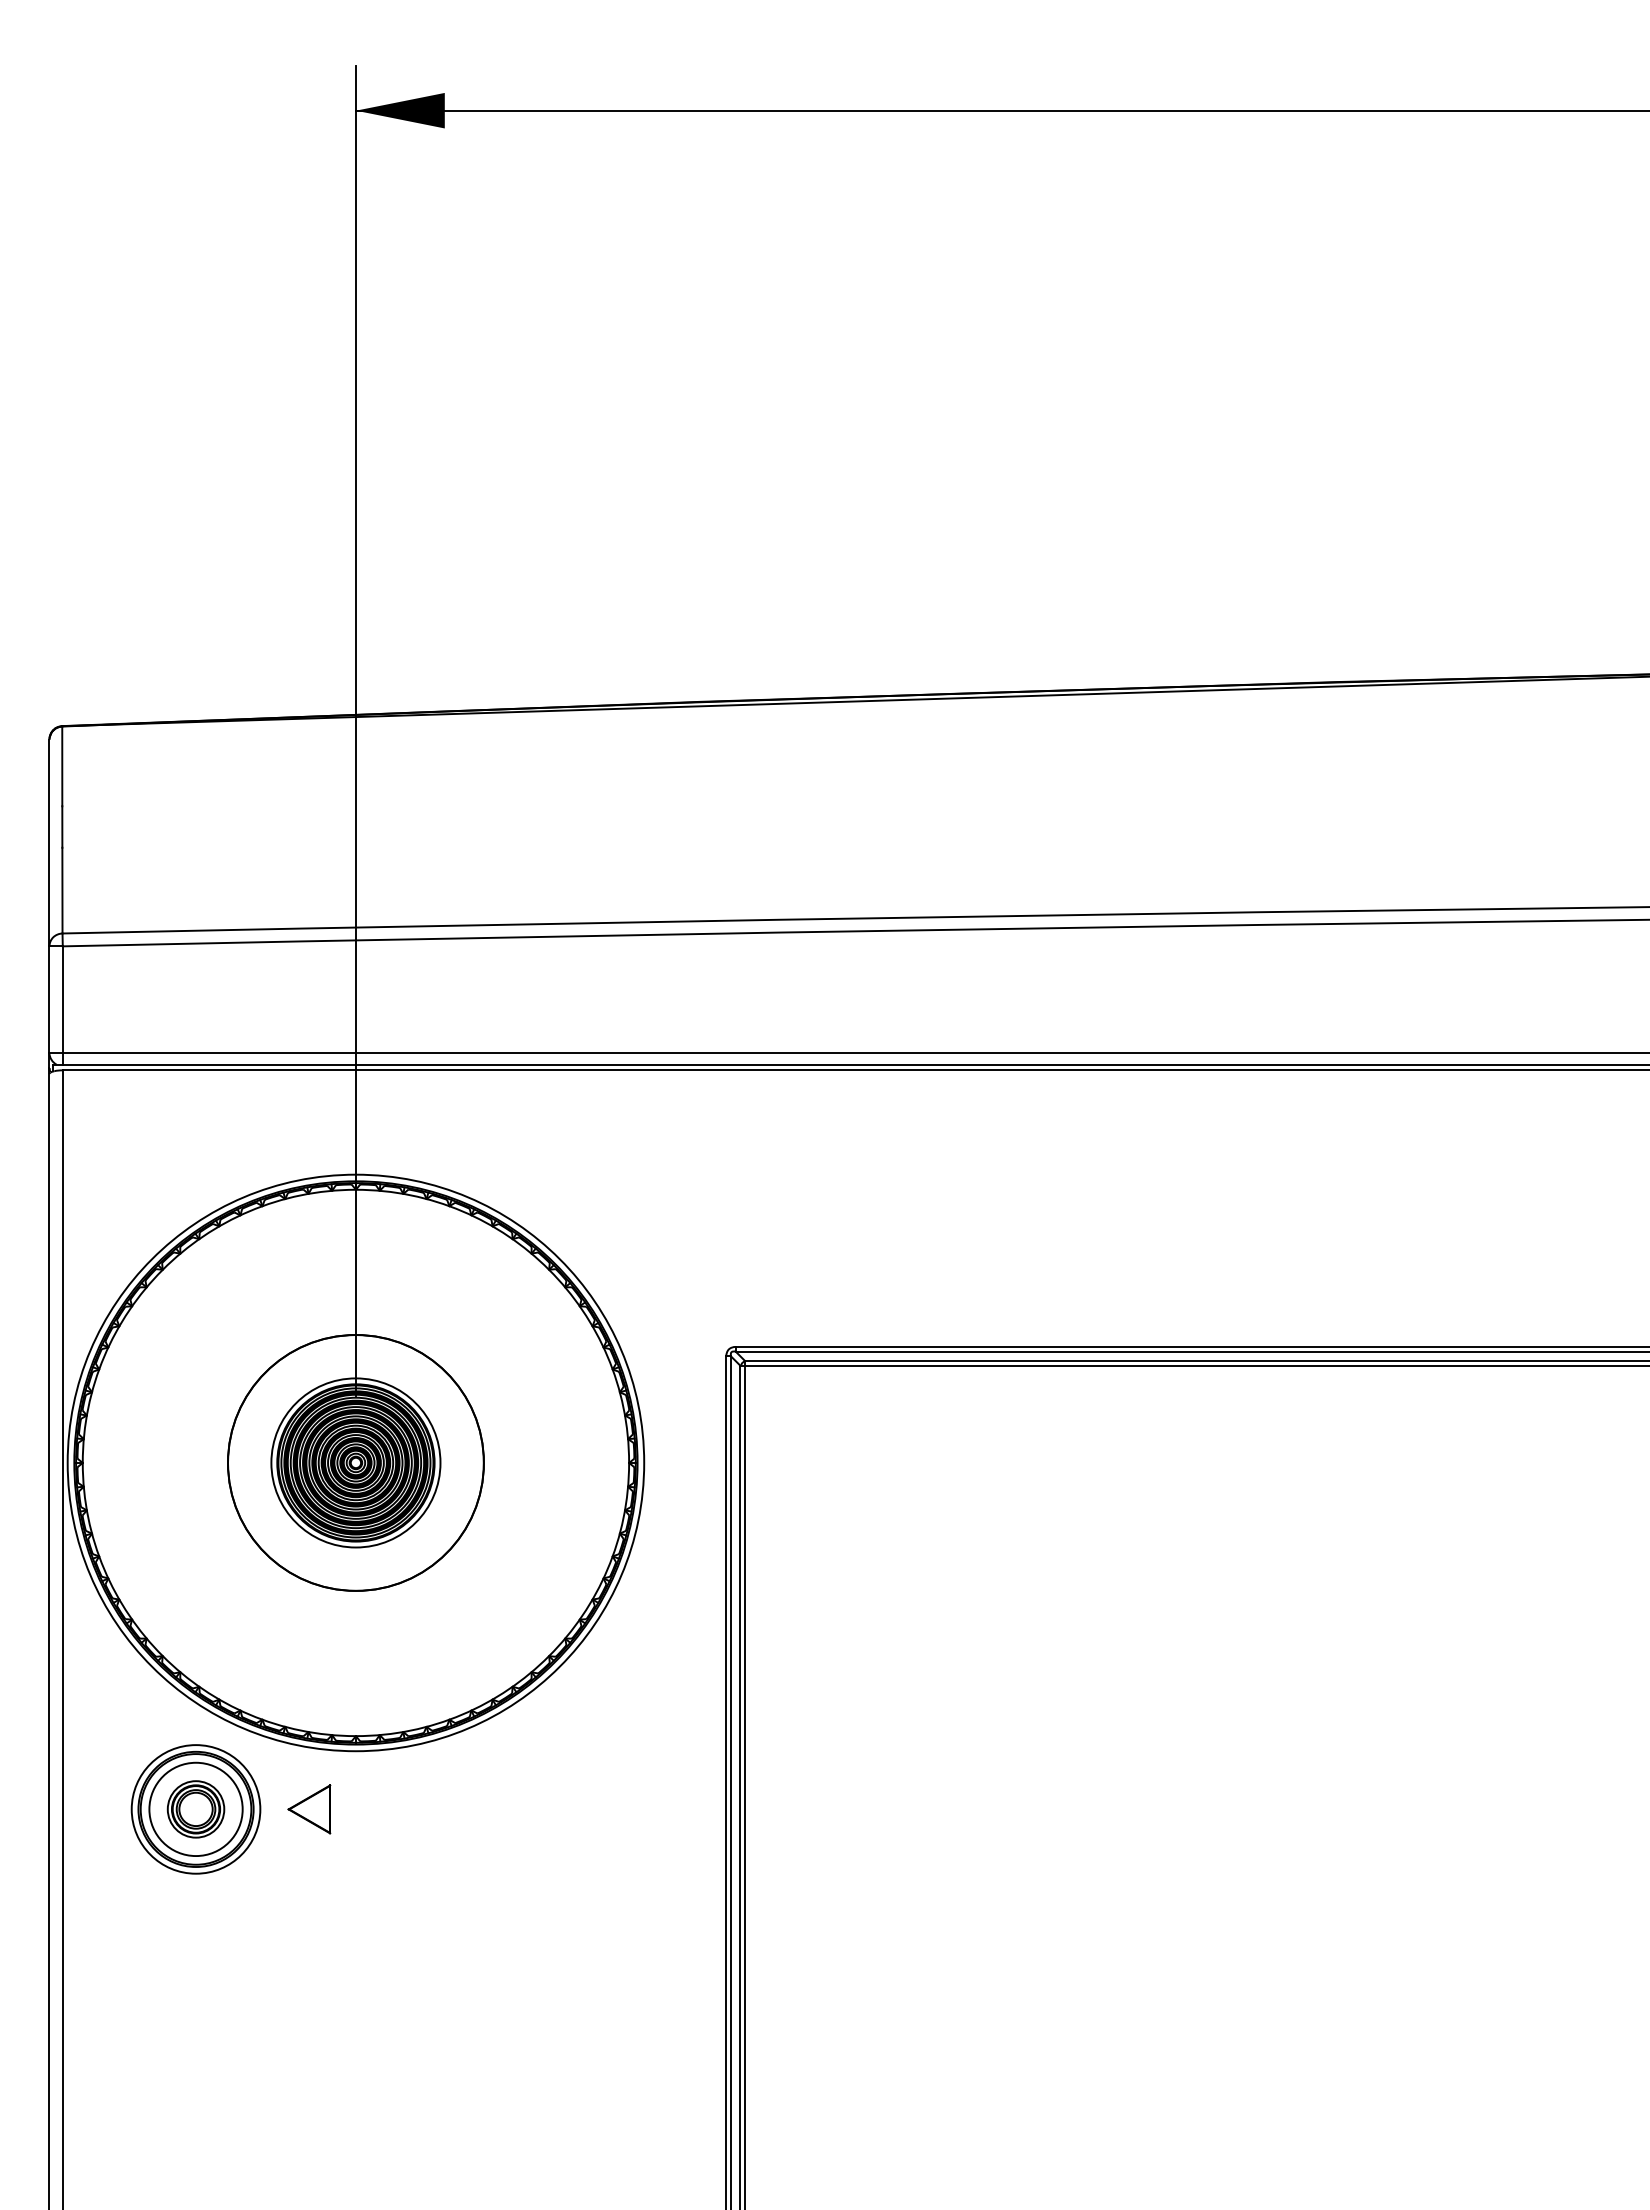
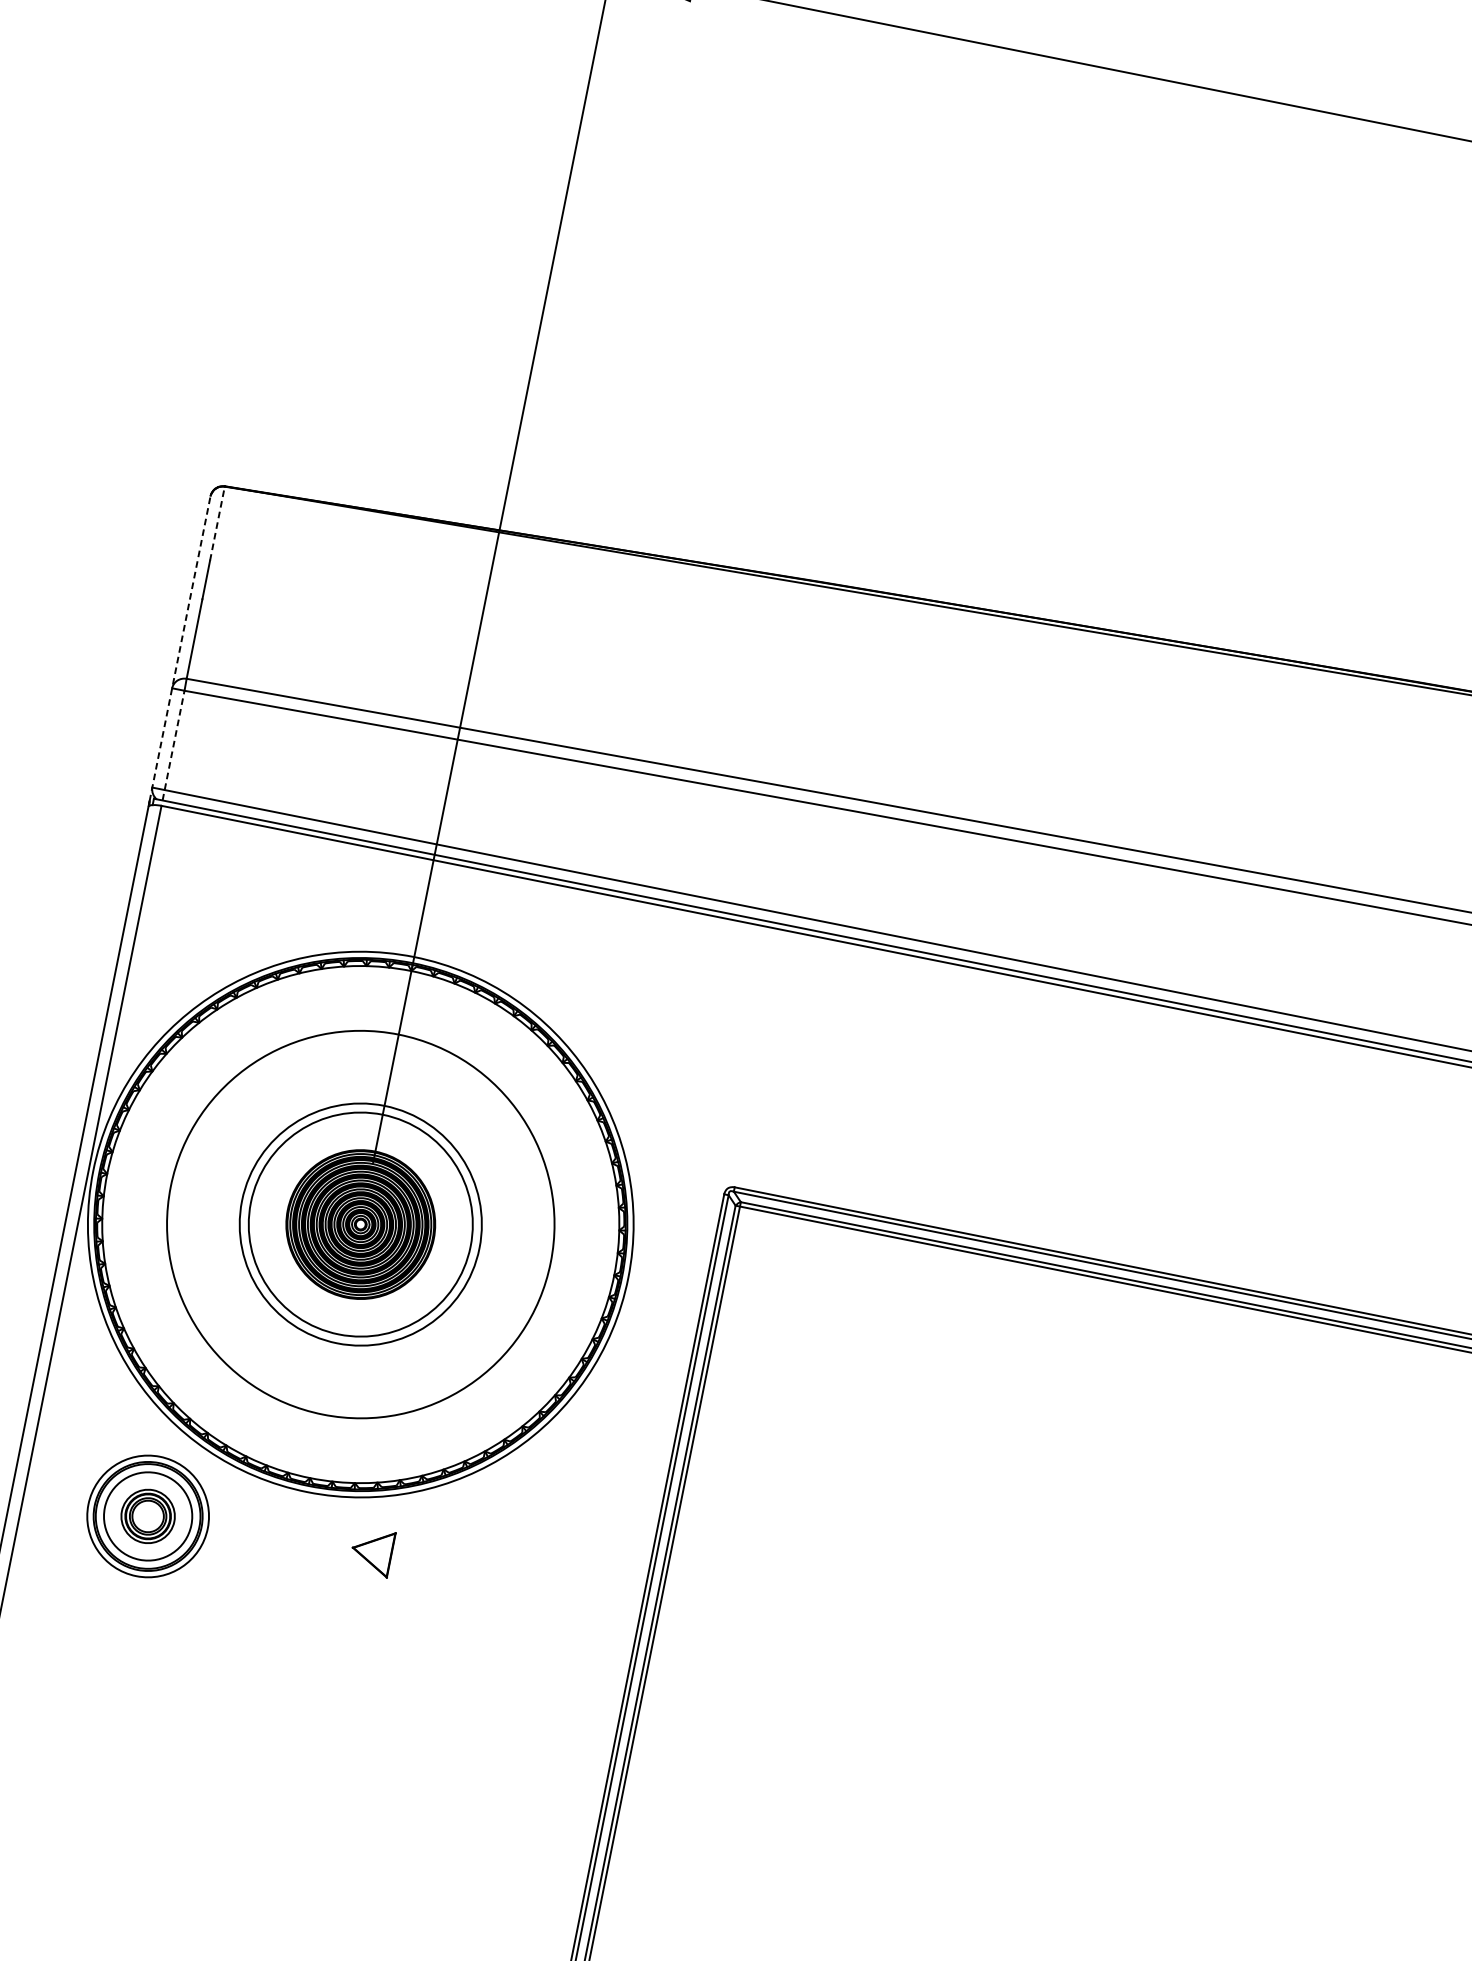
line: (62, 766) -> (217, 523), solid -> dashed
line: (49, 903) -> (180, 648), solid -> dashed
line: (62, 1004) -> (173, 744), solid -> dashed
circle: (355, 1462) -> (360, 1224), size x1.4
circle: (355, 1462) -> (360, 1224), size x1.6
part: (309, 1809) -> (372, 1551), moved

